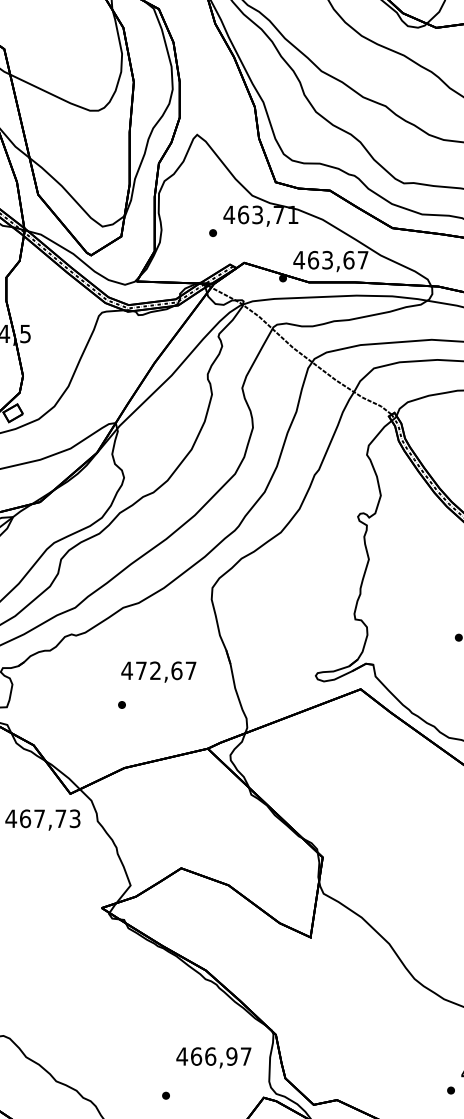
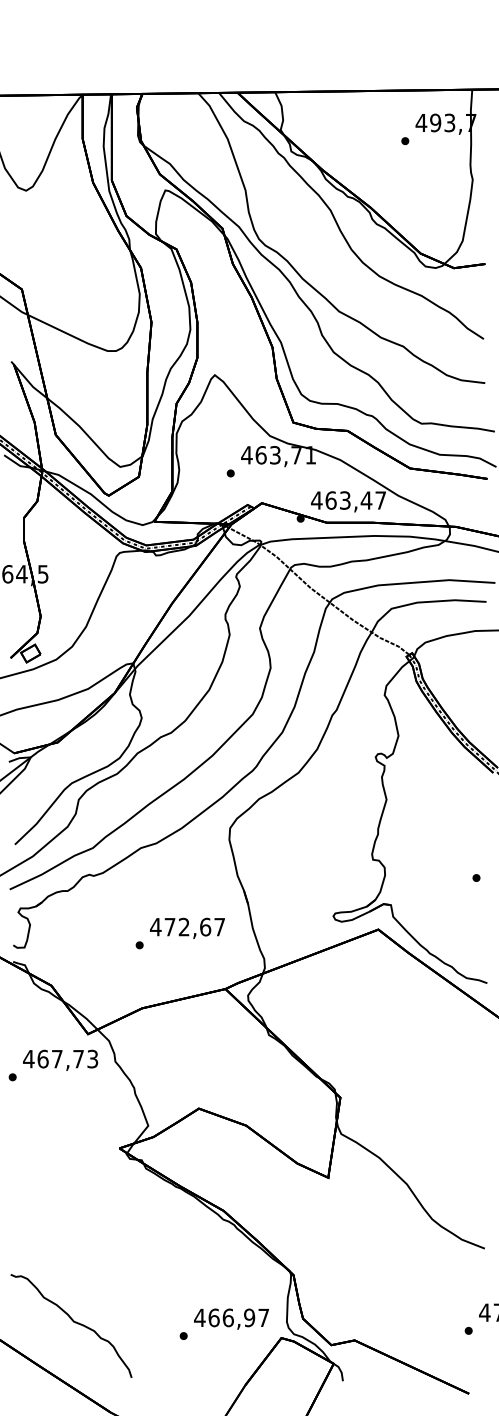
text: (348, 260) -> (366, 500), 463,67 -> 463,47
text: (158, 671) -> (187, 927), moved
text: (213, 1057) -> (231, 1318), moved

